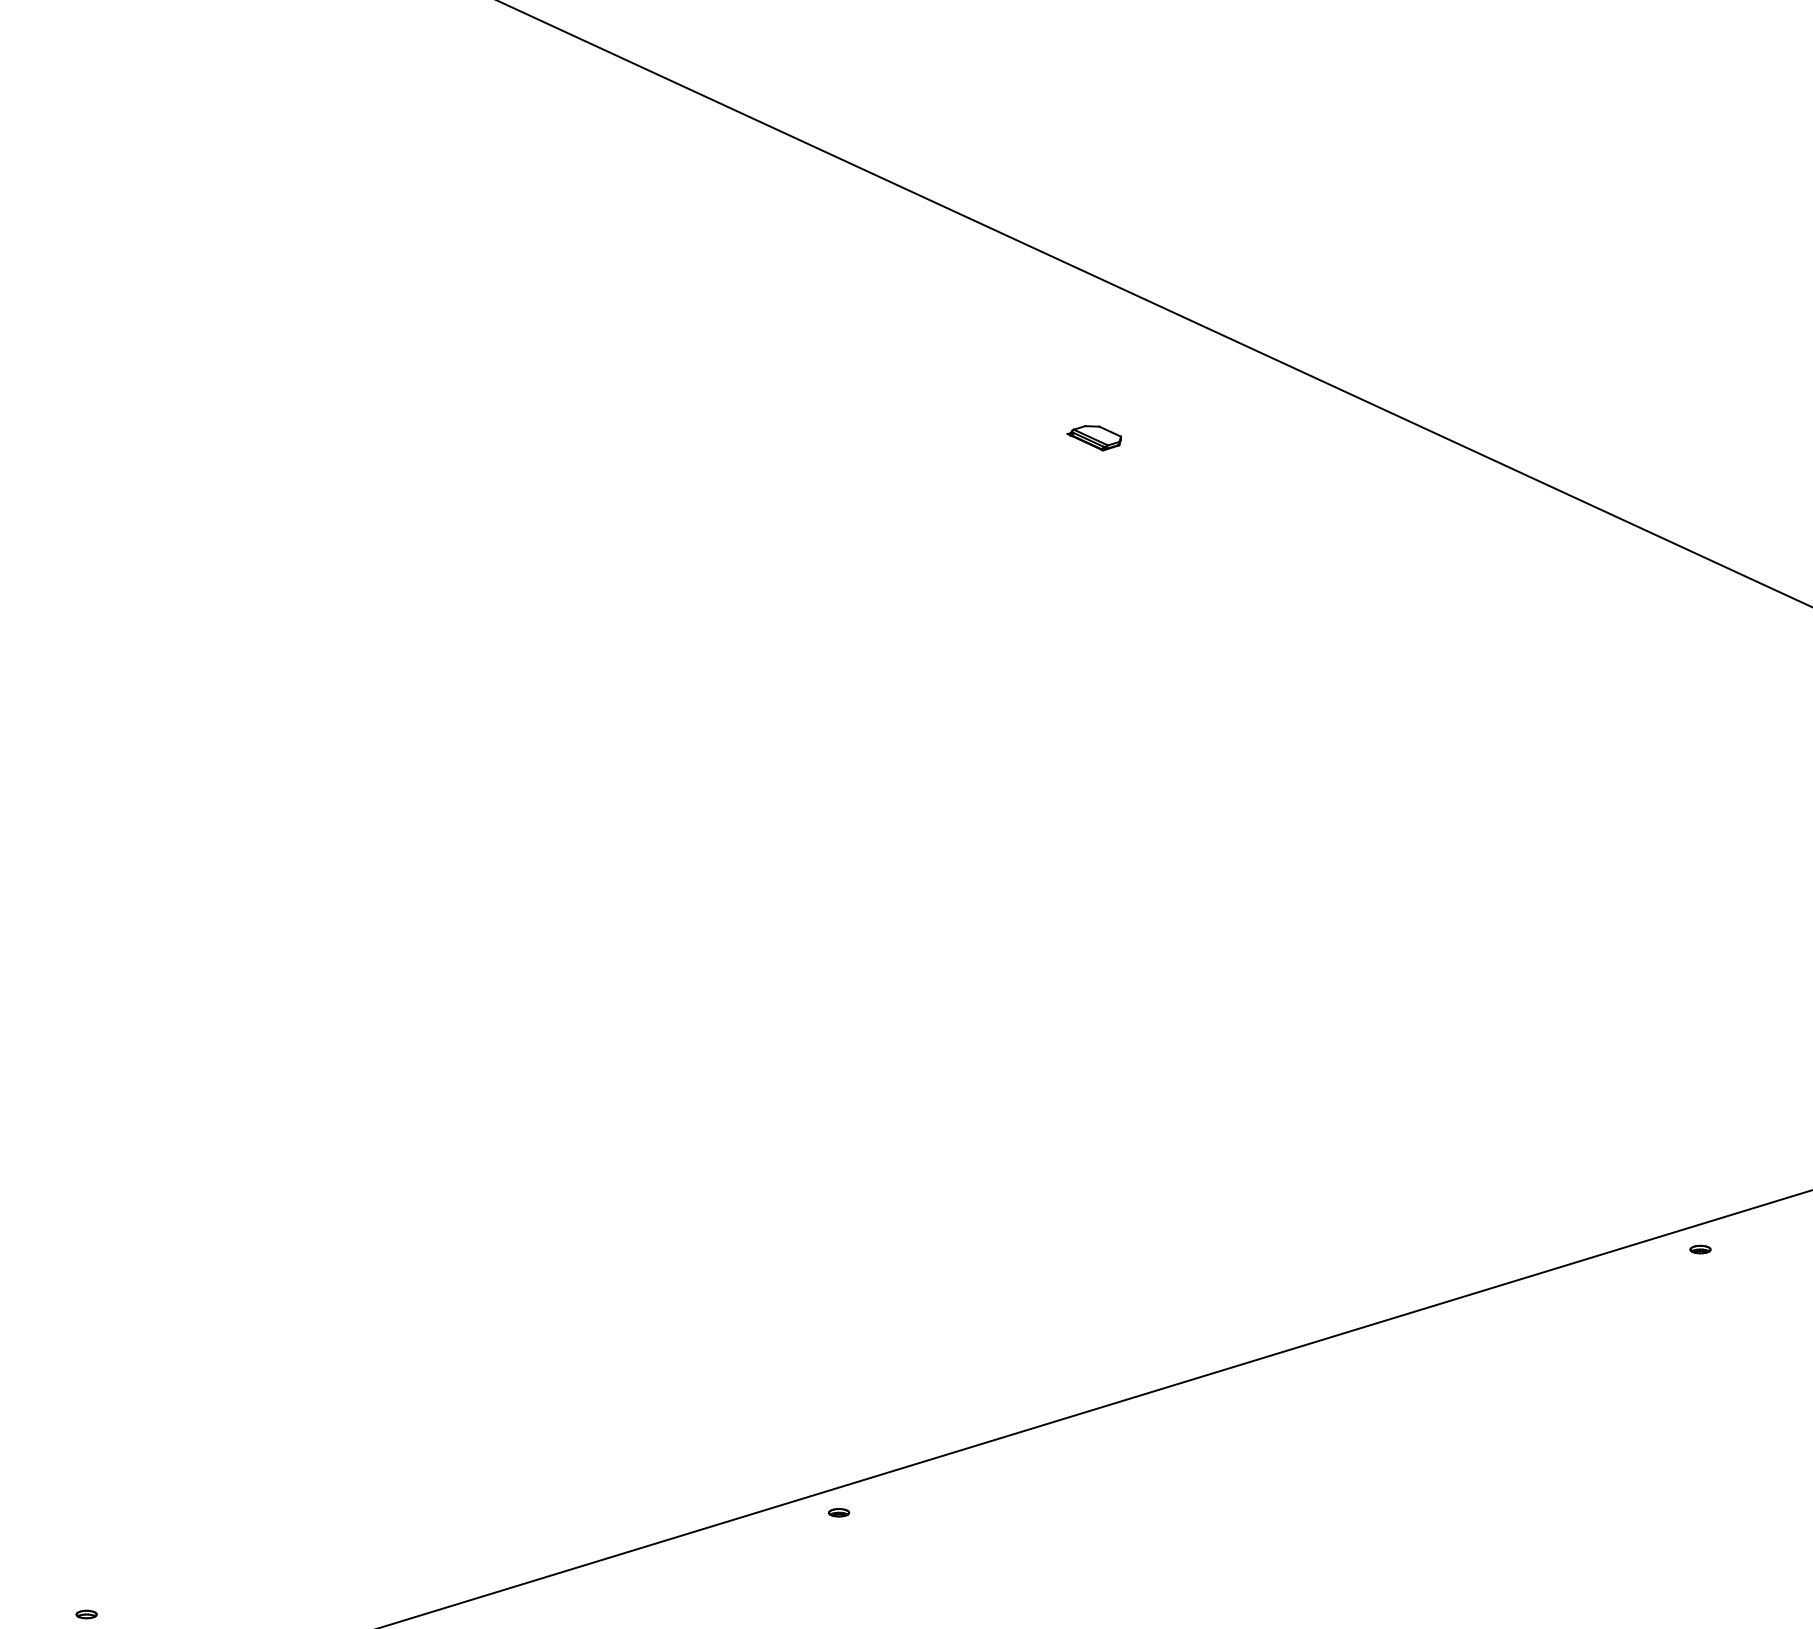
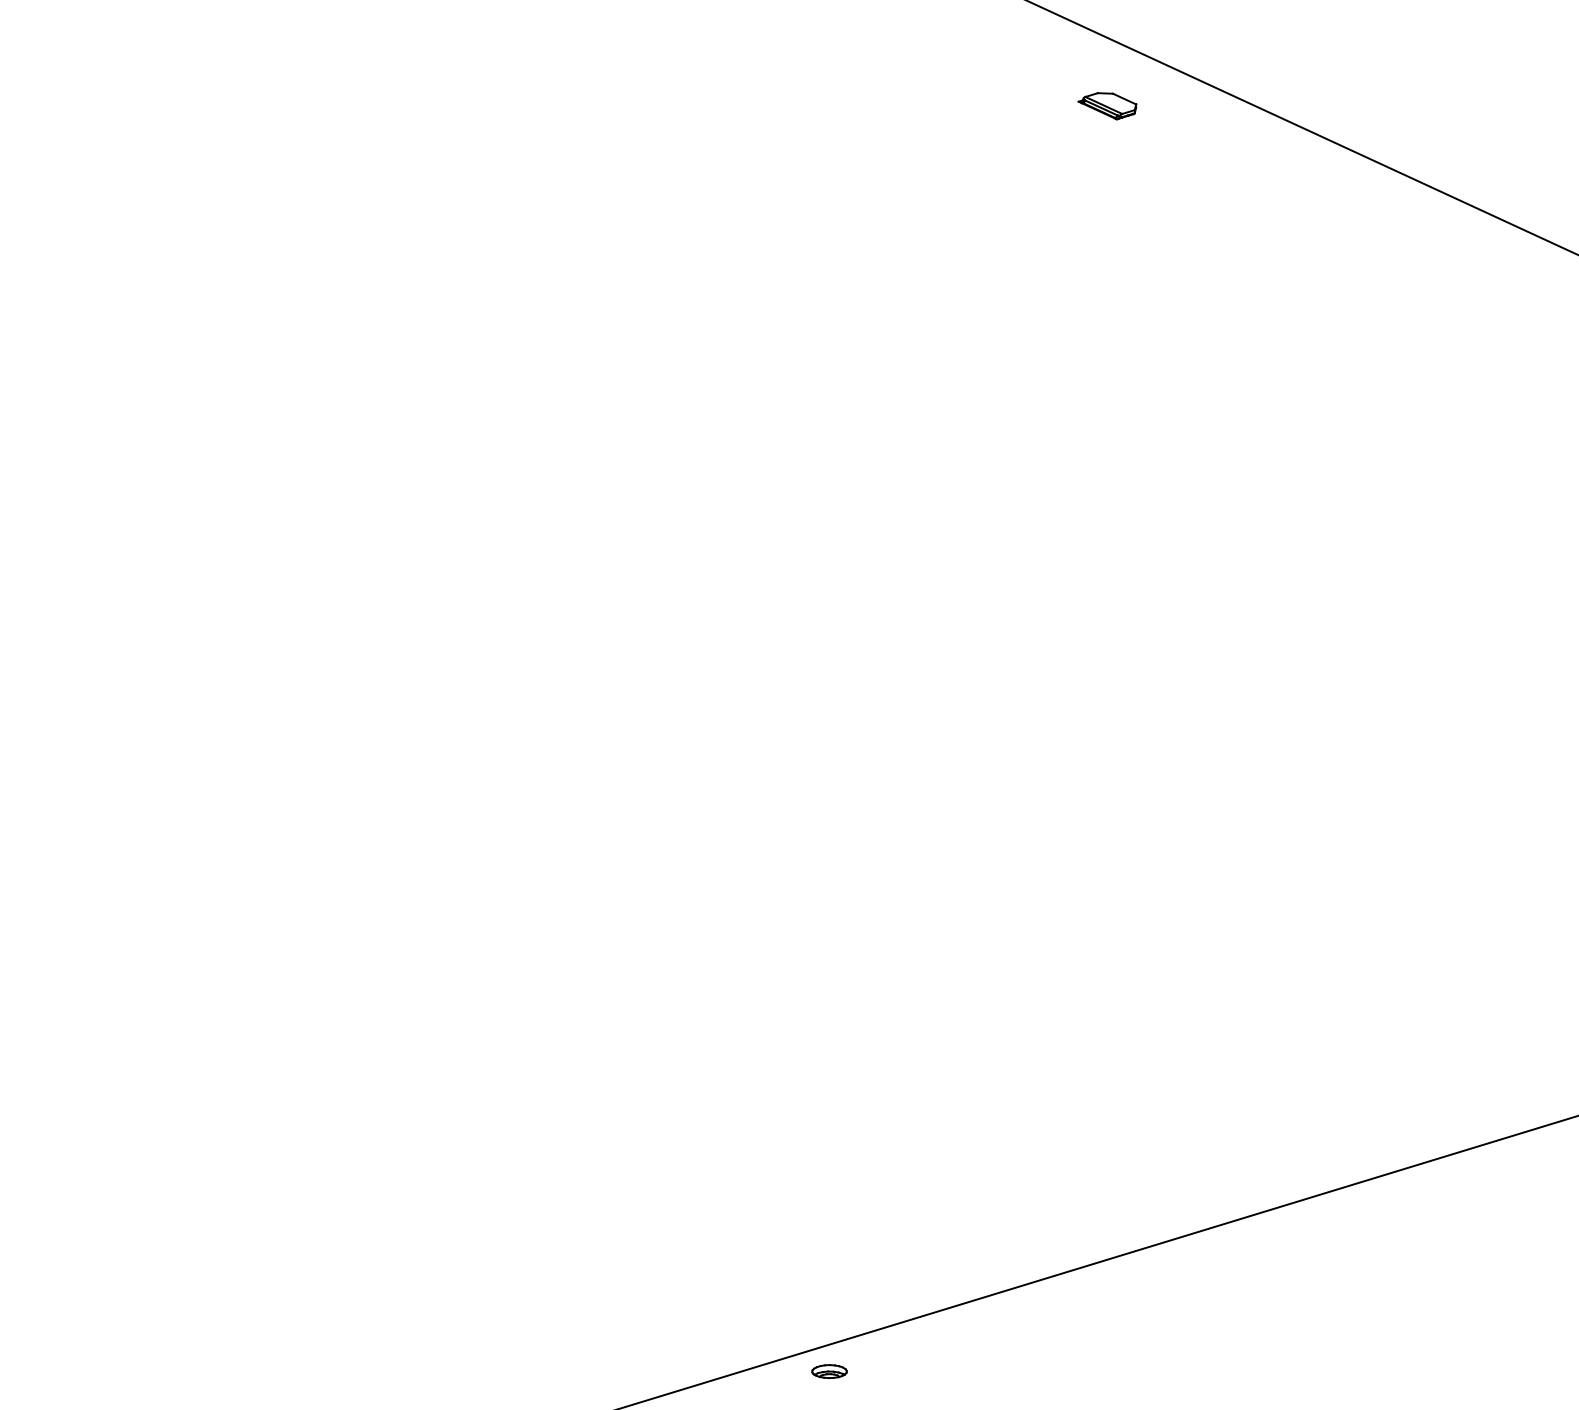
part: (1093, 438) -> (1106, 106), moved
part: (839, 1512) -> (830, 1371), size x1.6

